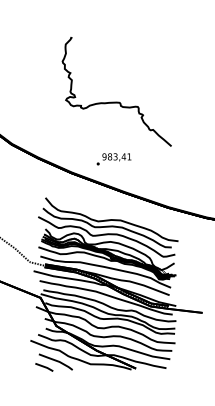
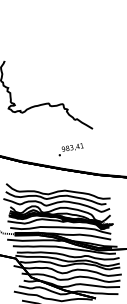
text: (113, 159) -> (70, 149), moved

